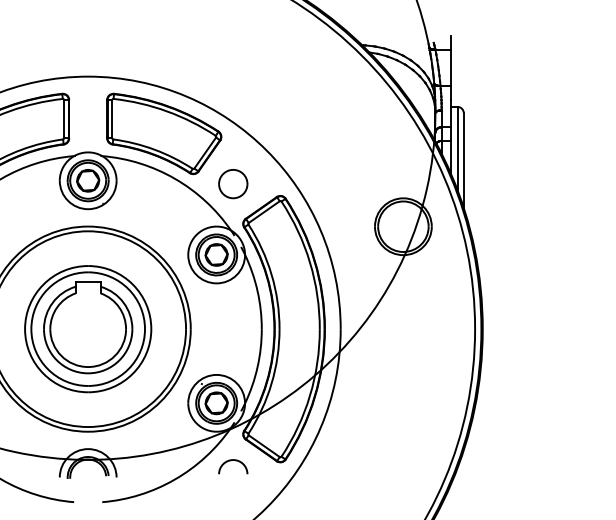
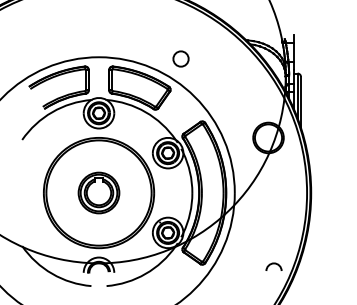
part: (232, 183) -> (180, 58), moved
part: (87, 328) -> (98, 192), size x0.6
arc: (232, 462) -> (273, 264), moved

